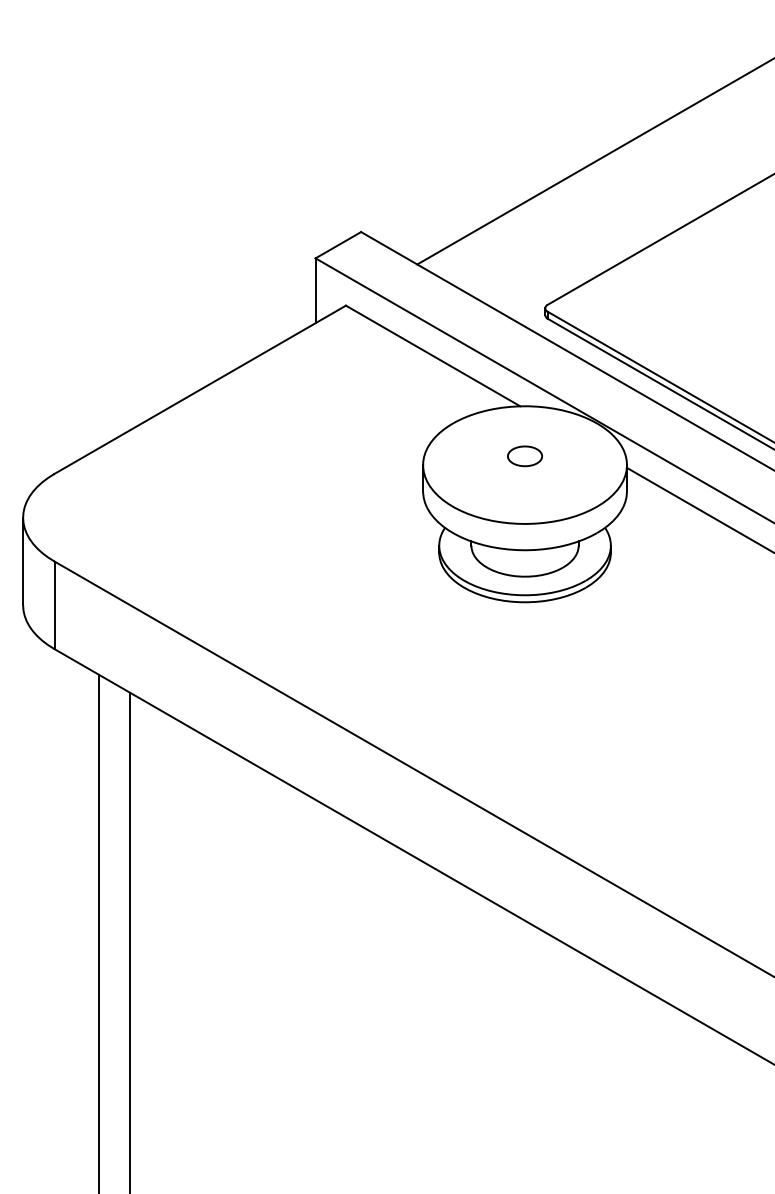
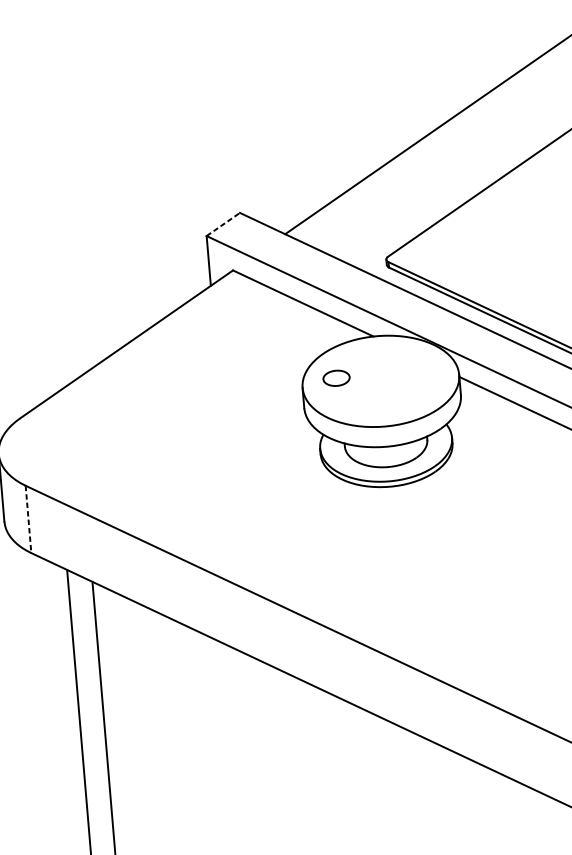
line: (338, 244) -> (223, 223), solid -> dashed
part: (525, 456) -> (336, 378), moved
line: (54, 605) -> (28, 519), solid -> dashed

